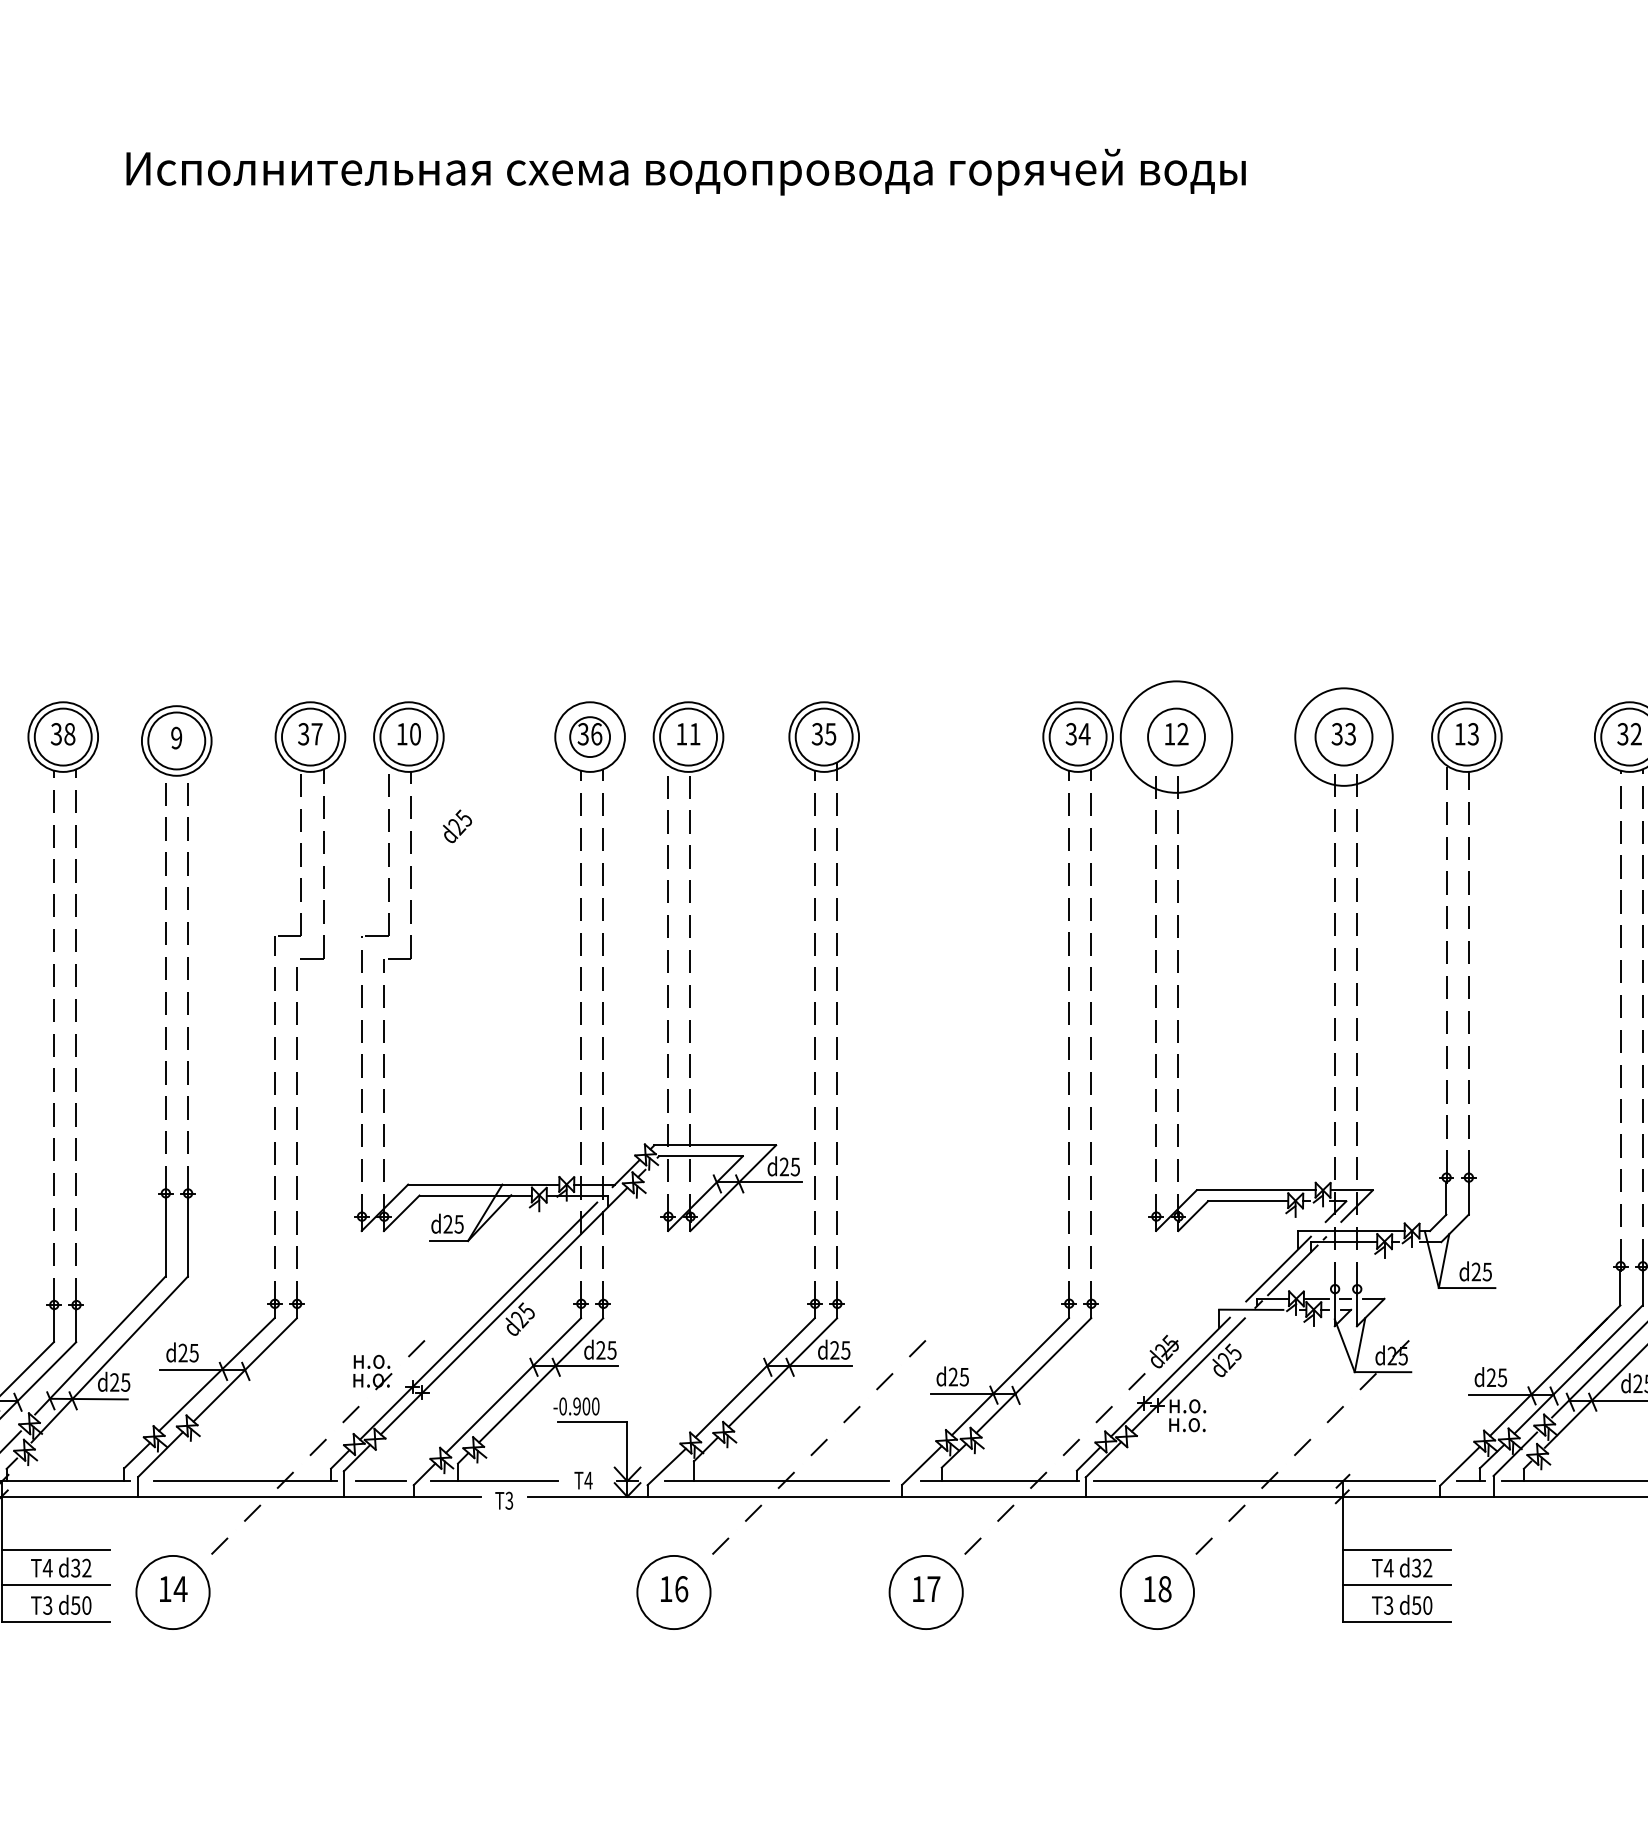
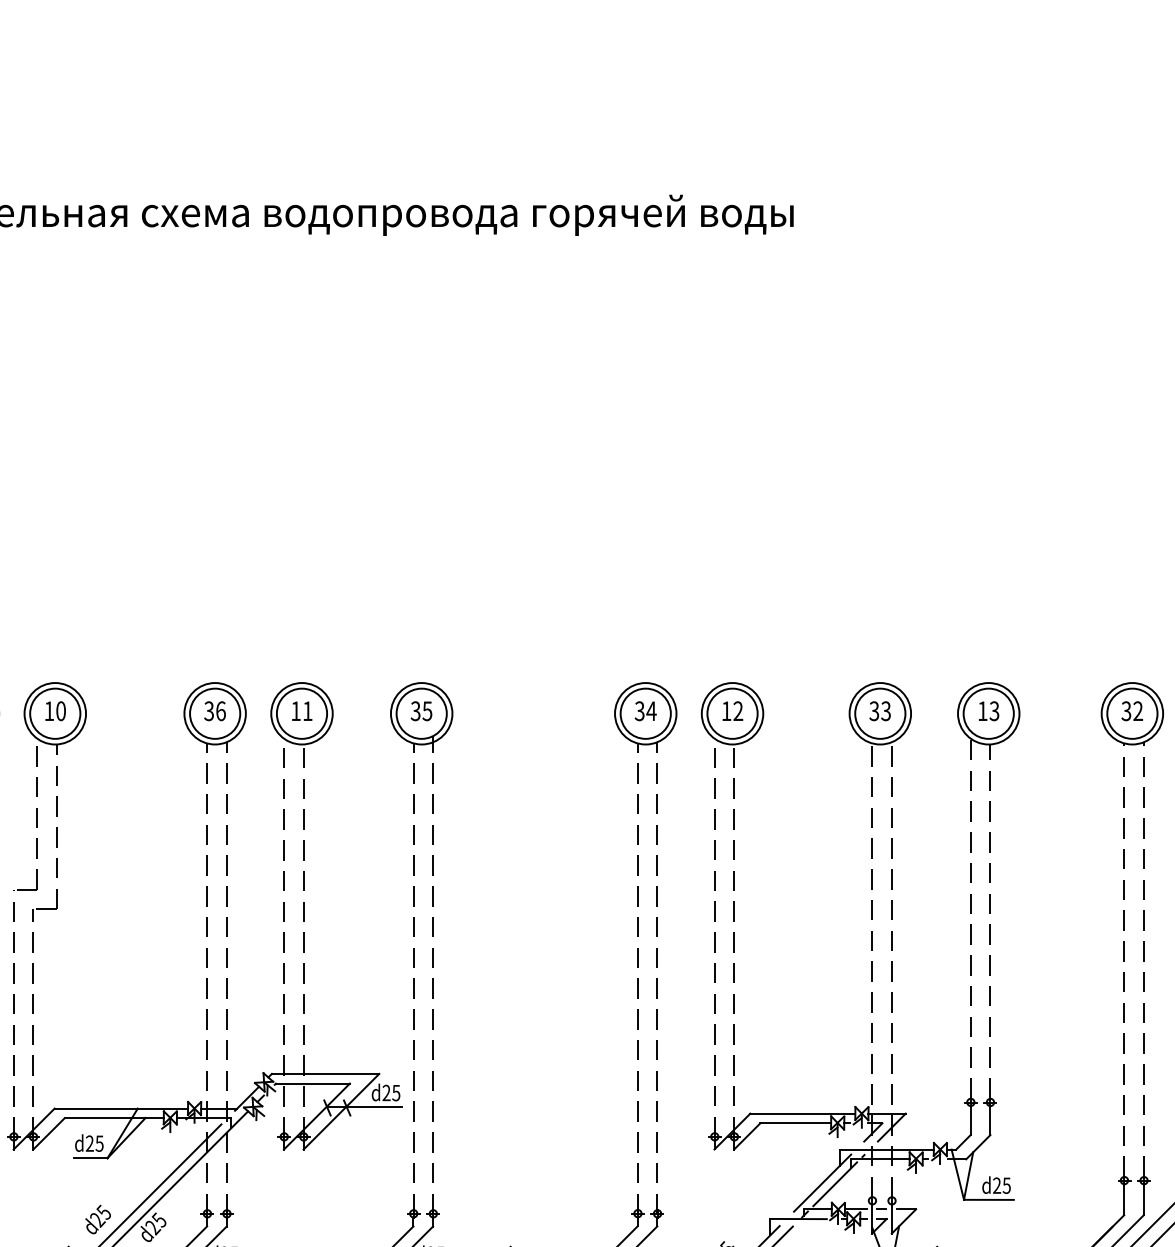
circle: (589, 736) -> (214, 713), size x1.43
circle: (1176, 736) -> (732, 713), size x0.62
circle: (1343, 736) -> (879, 713), size x0.71
text: (457, 826) -> (98, 1219), moved

